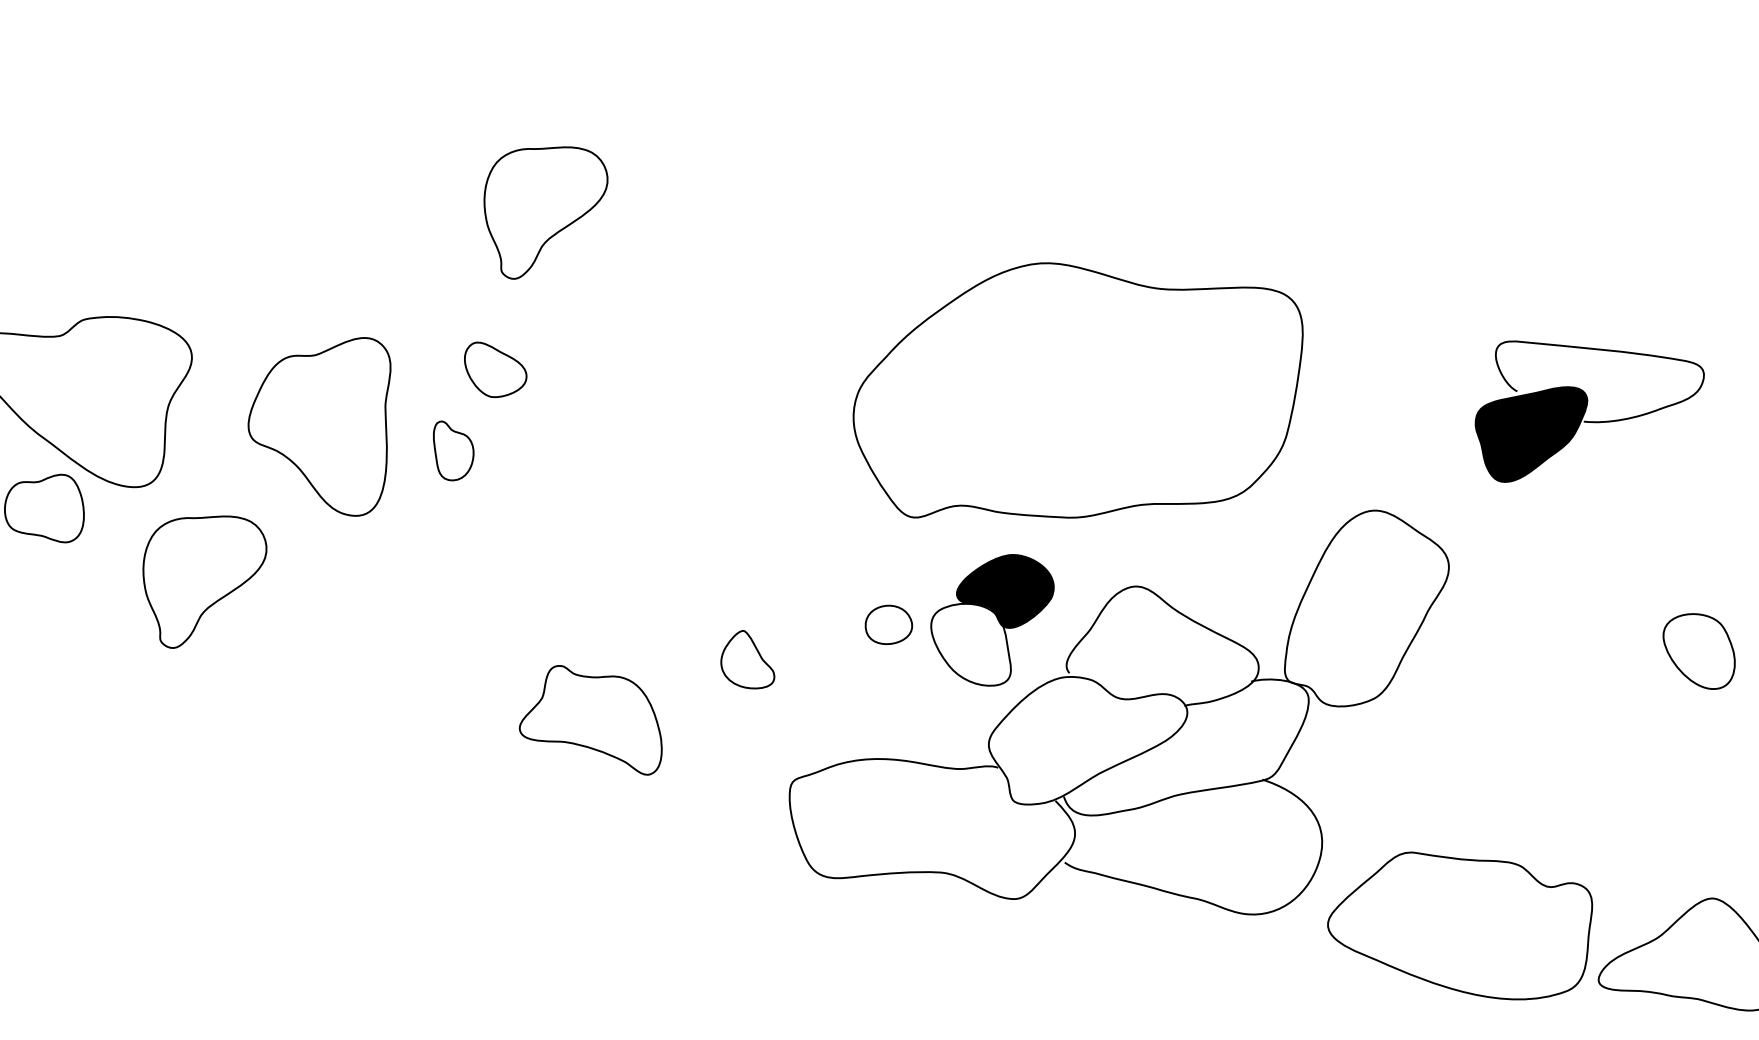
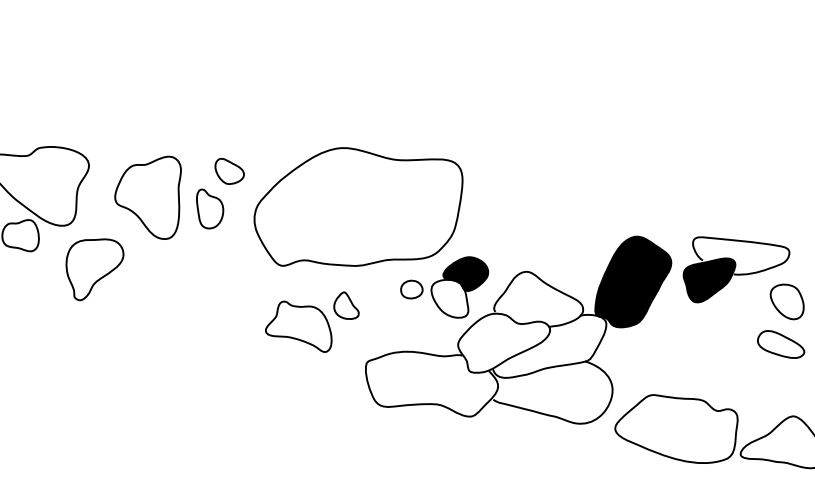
part: (544, 212) -> (252, 98), removed
part: (1078, 389) -> (358, 206), moved
part: (1589, 410) -> (736, 269), moved
part: (454, 449) -> (210, 208), size x1.43
fill: (1367, 607) -> (633, 281), added
part: (590, 719) -> (298, 326), moved
part: (1686, 743) -> (781, 344), added

